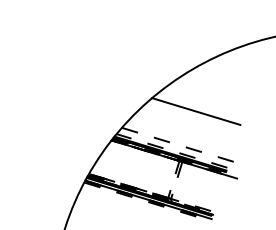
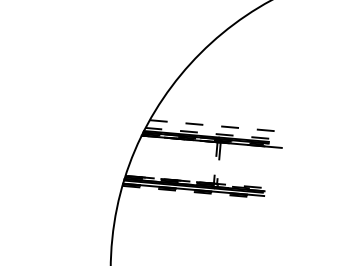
line: (195, 111) -> (223, 86), removed

